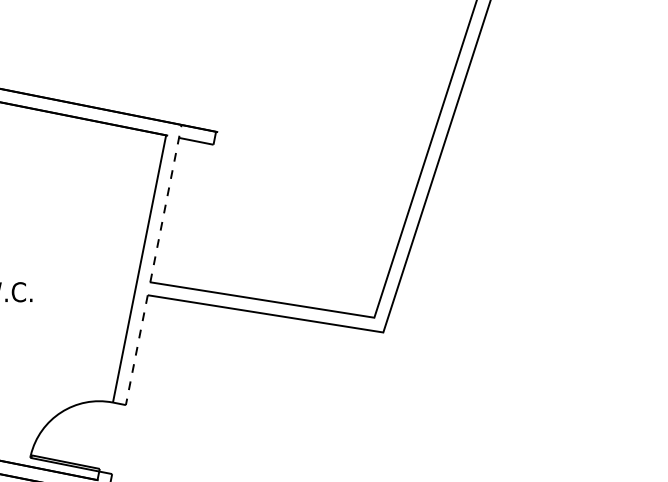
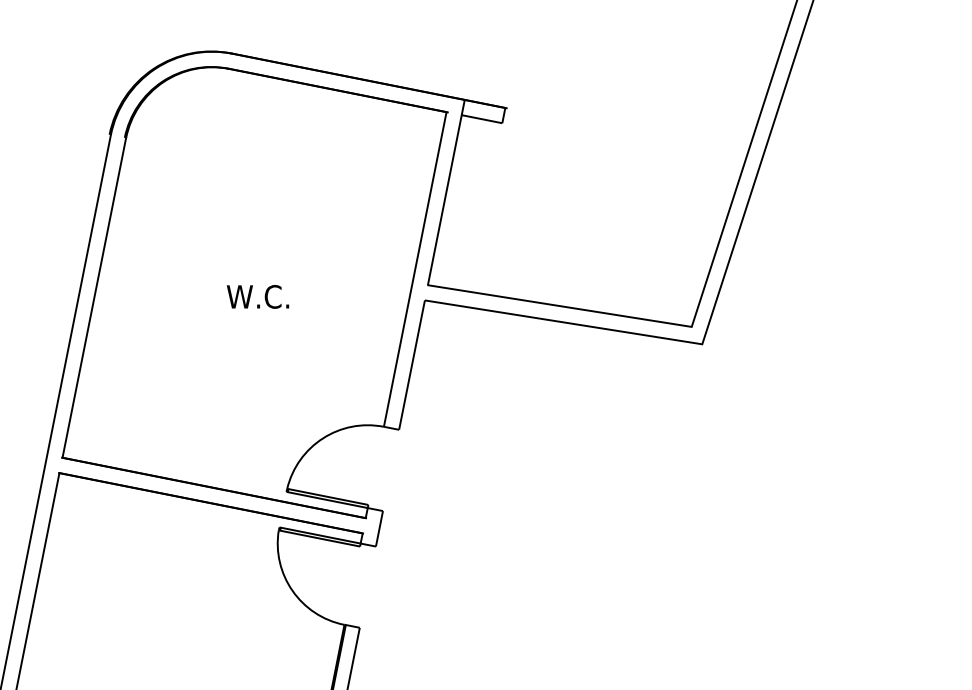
line: (166, 203) -> (446, 192), dashed -> solid
line: (137, 350) -> (412, 365), dashed -> solid

